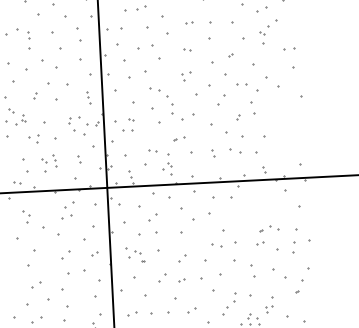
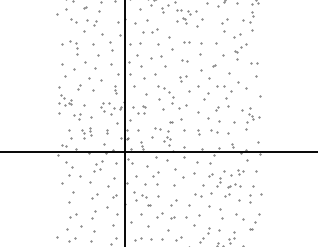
part: (287, 129) -> (250, 118), added
part: (178, 137) -> (175, 120), size x1.67
part: (26, 215) -> (69, 168), size x1.67
part: (257, 218) -> (226, 178), added
part: (135, 254) -> (142, 198), size x1.43
part: (65, 281) -> (93, 214), size x0.62

